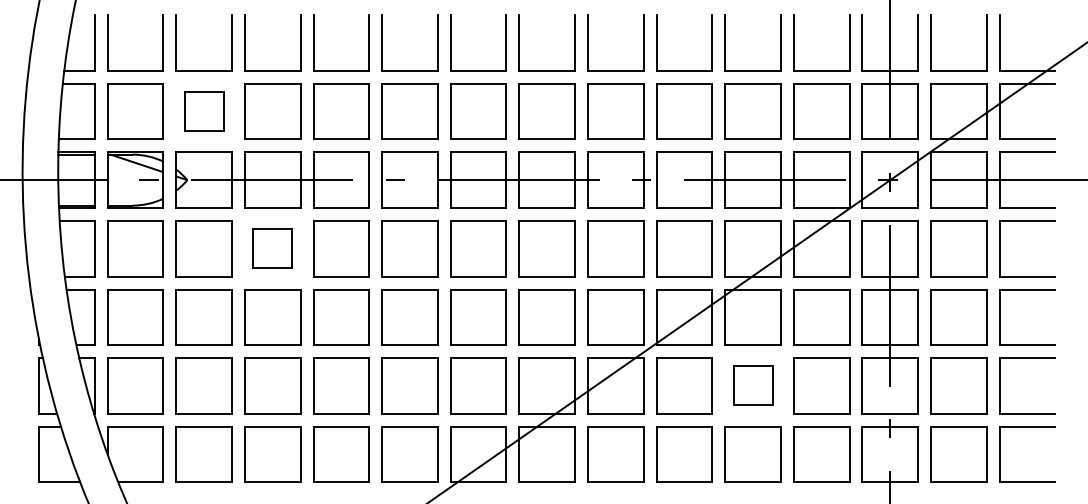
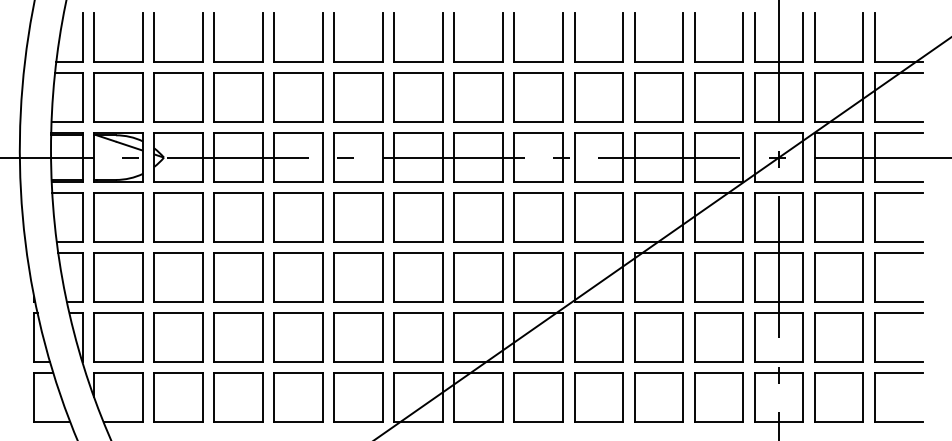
part: (203, 111) -> (178, 97), size x1.43
part: (272, 248) -> (238, 217), size x1.43
part: (752, 385) -> (658, 337), size x1.43

